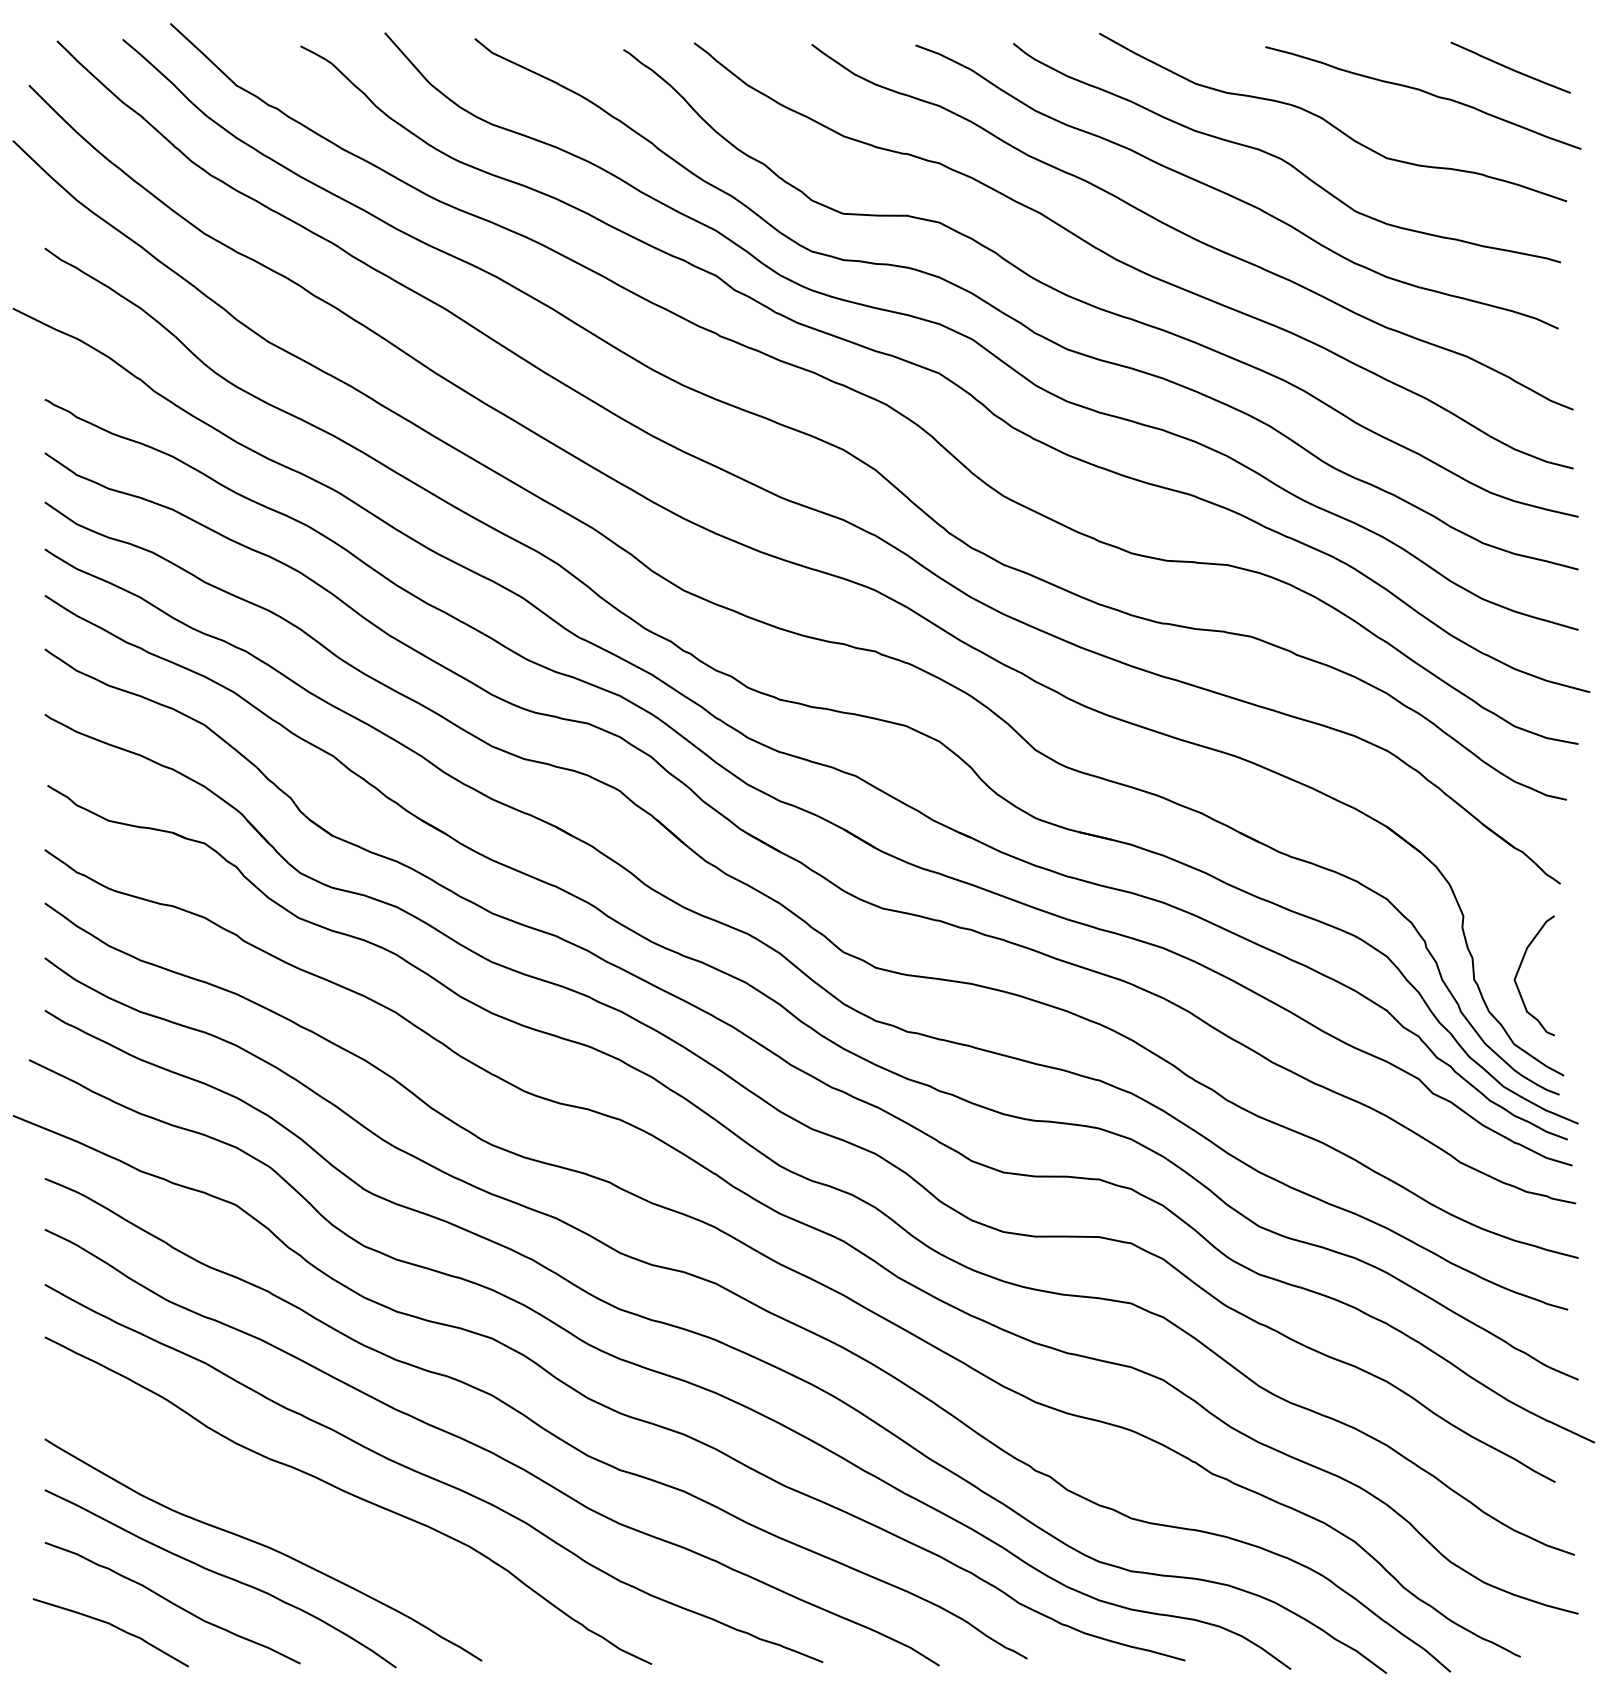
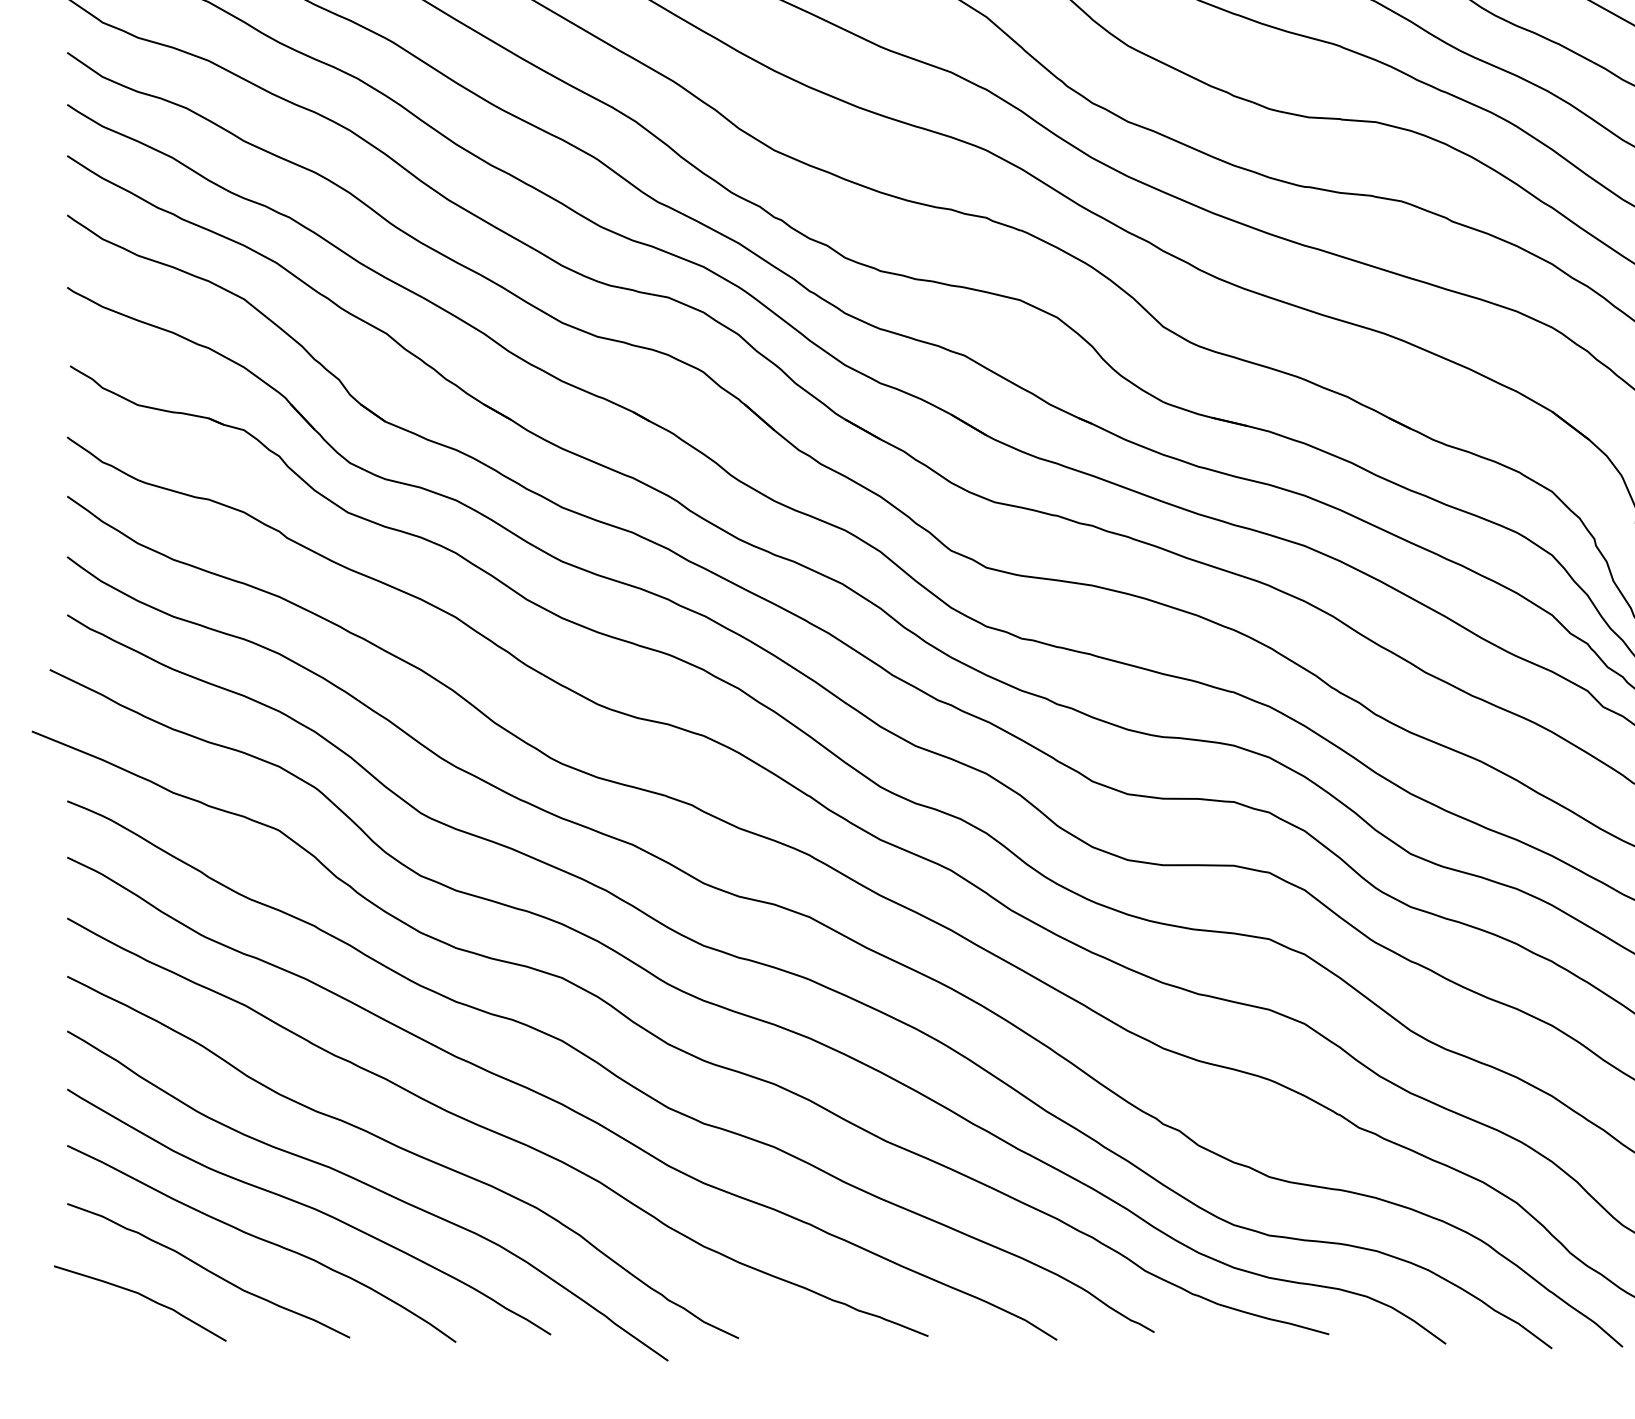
curve: (320, 1528) -> (372, 1188), added

